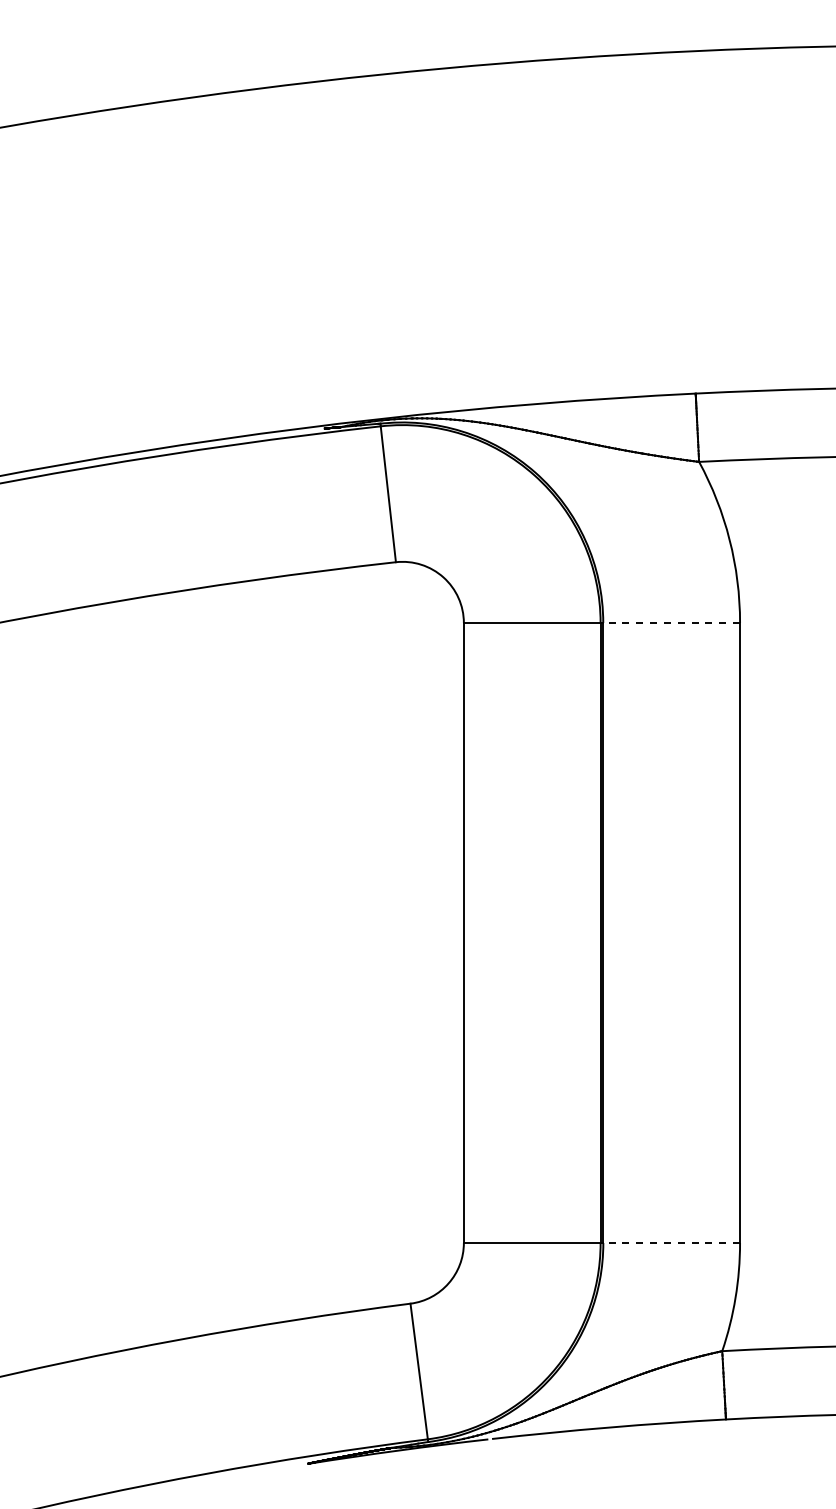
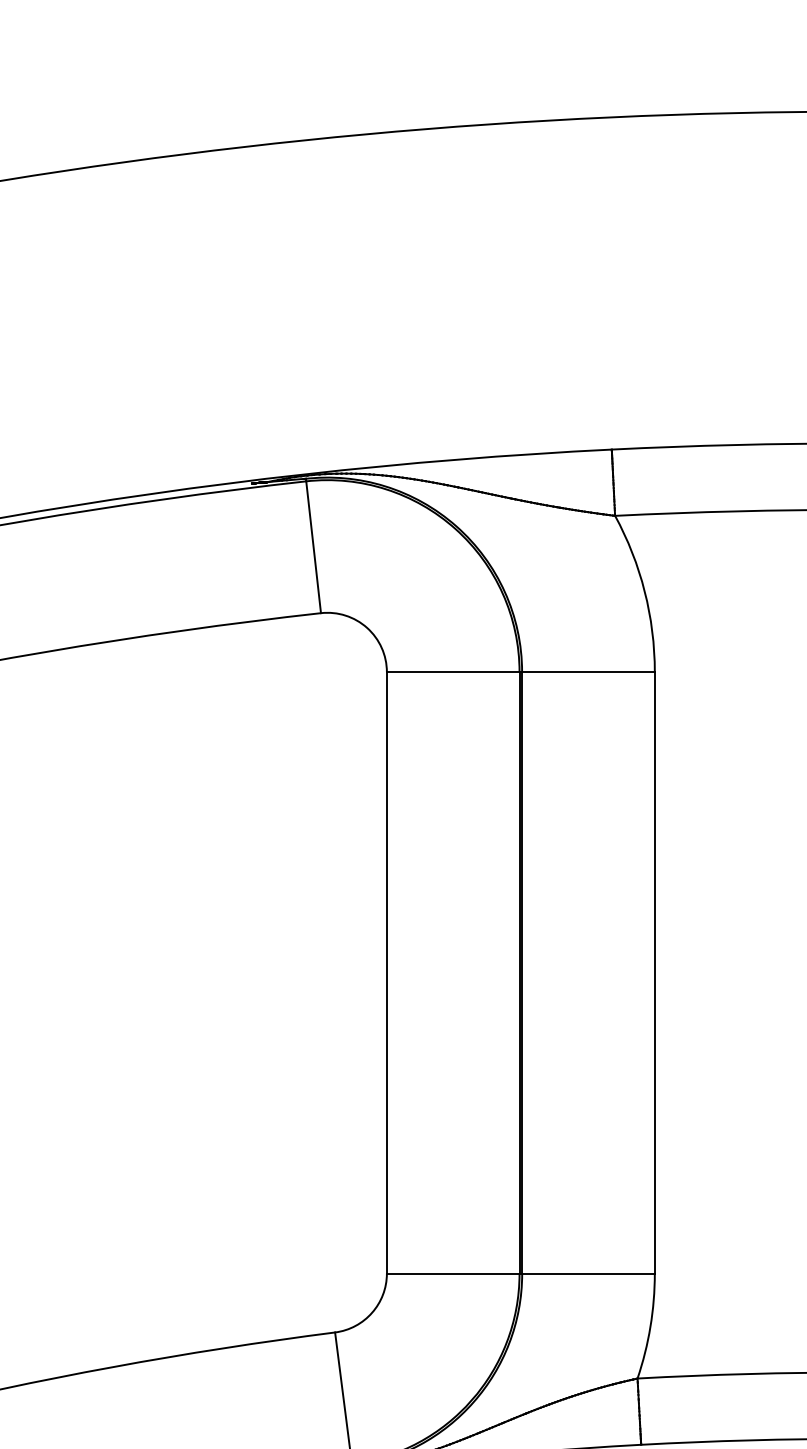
line: (671, 623) -> (588, 672), dashed -> solid
line: (671, 1243) -> (588, 1274), dashed -> solid

